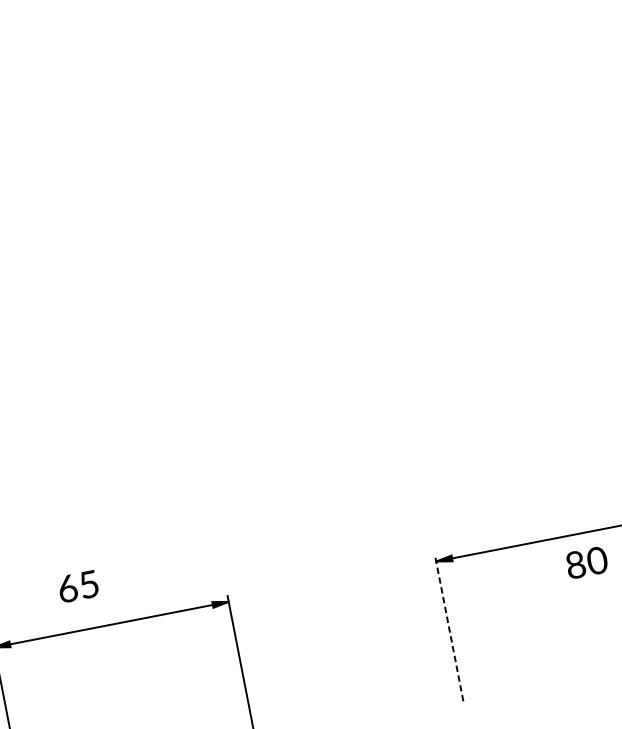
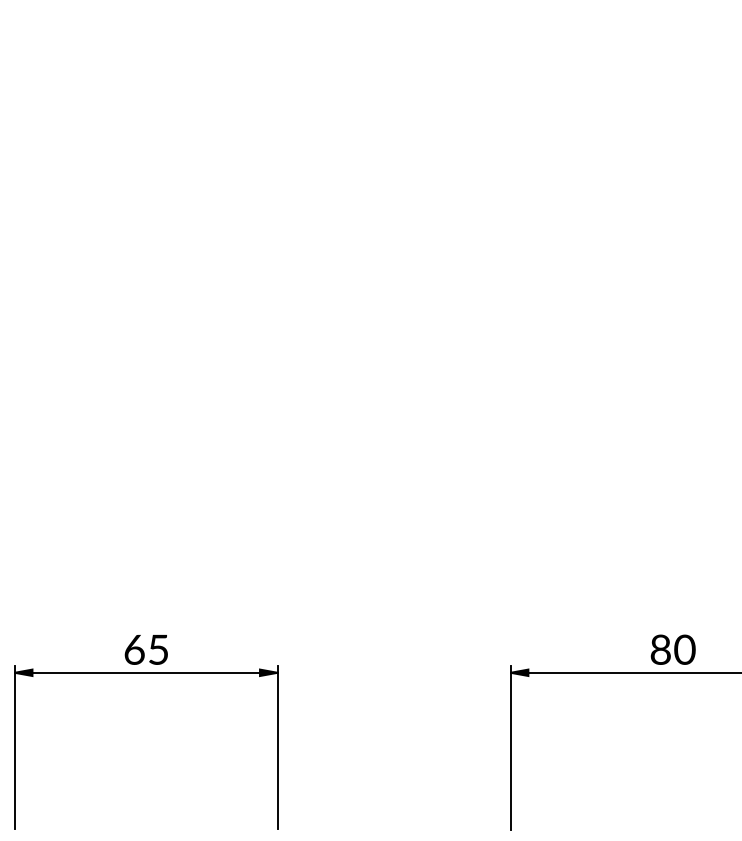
text: (586, 562) -> (672, 649), moved
text: (77, 586) -> (145, 649), moved
line: (449, 628) -> (510, 747), dashed -> solid

